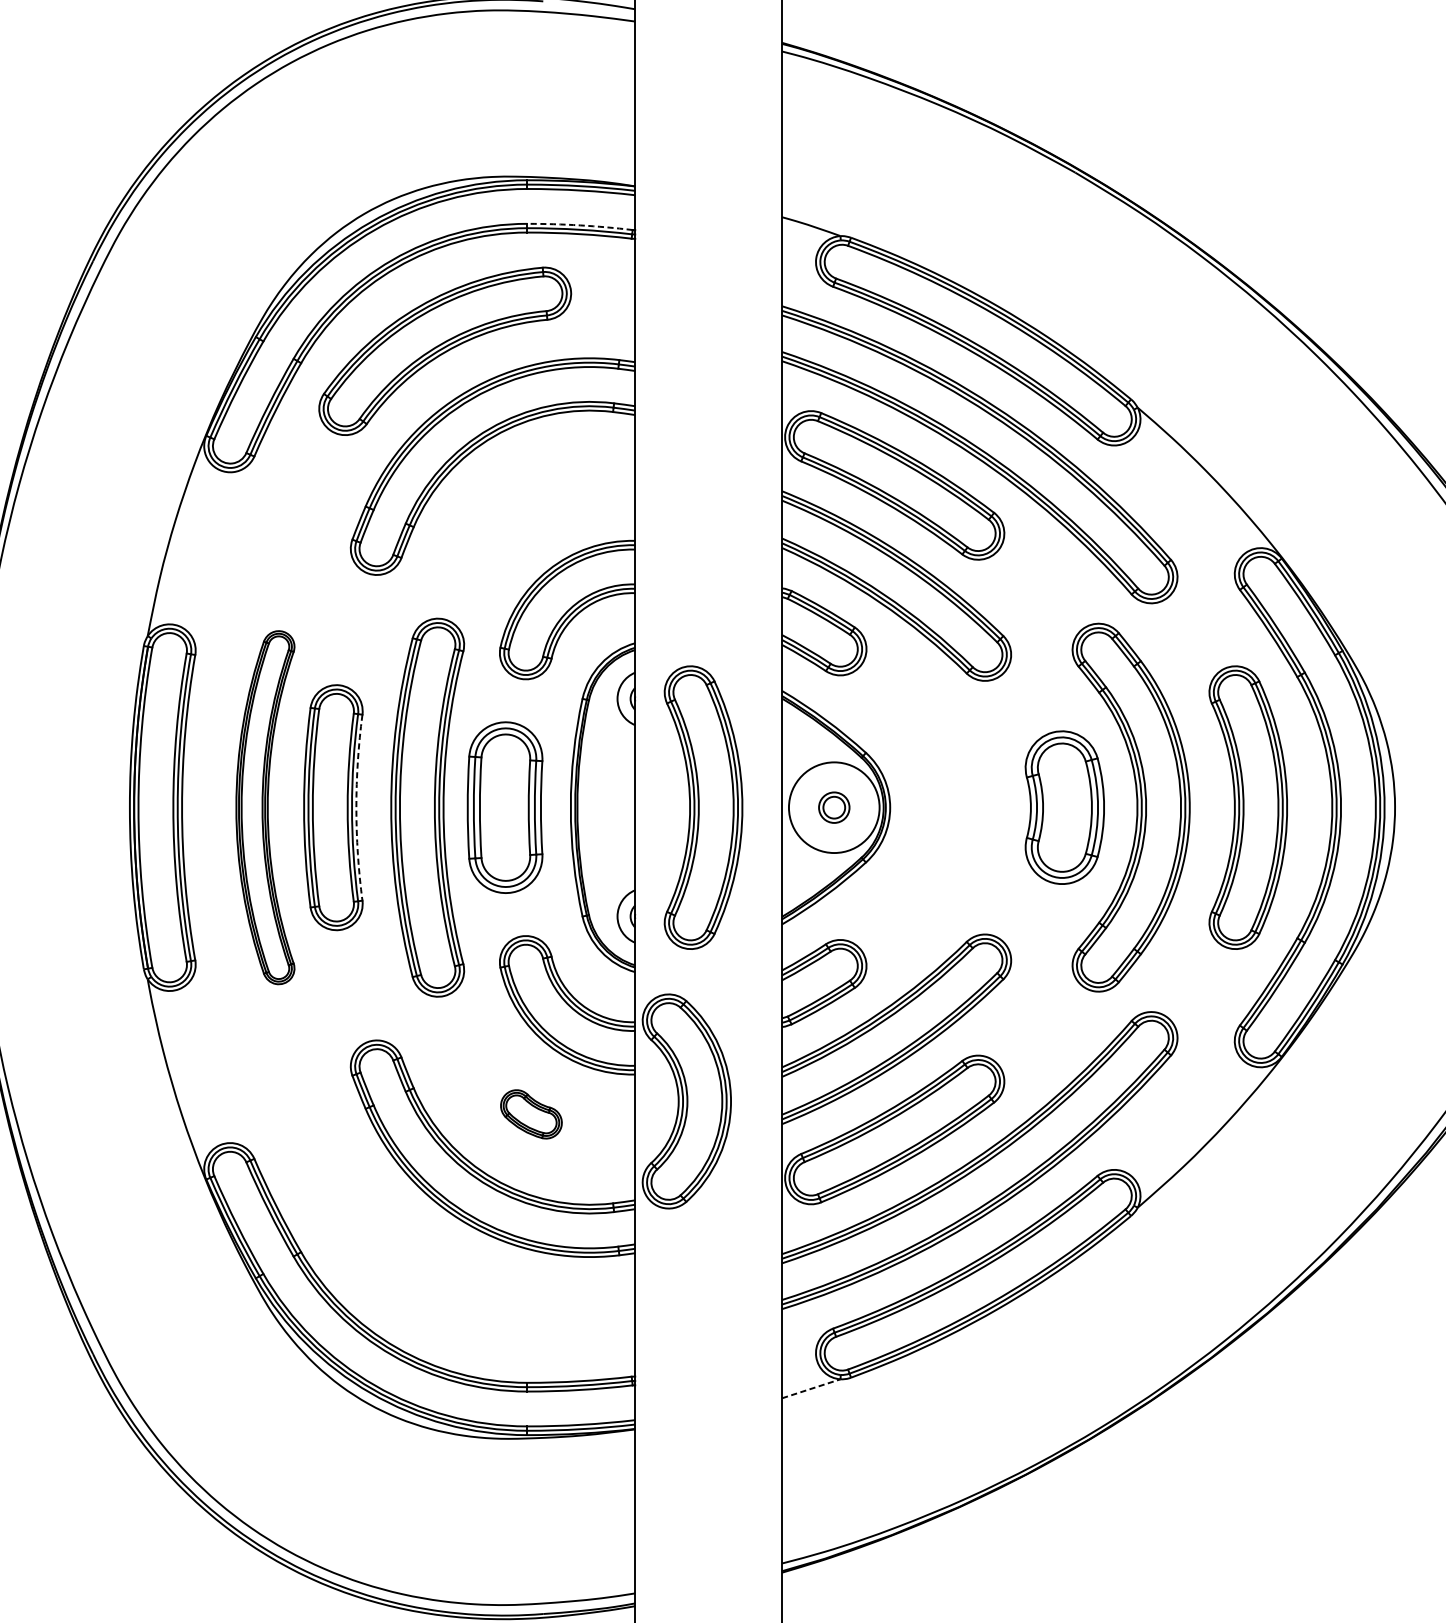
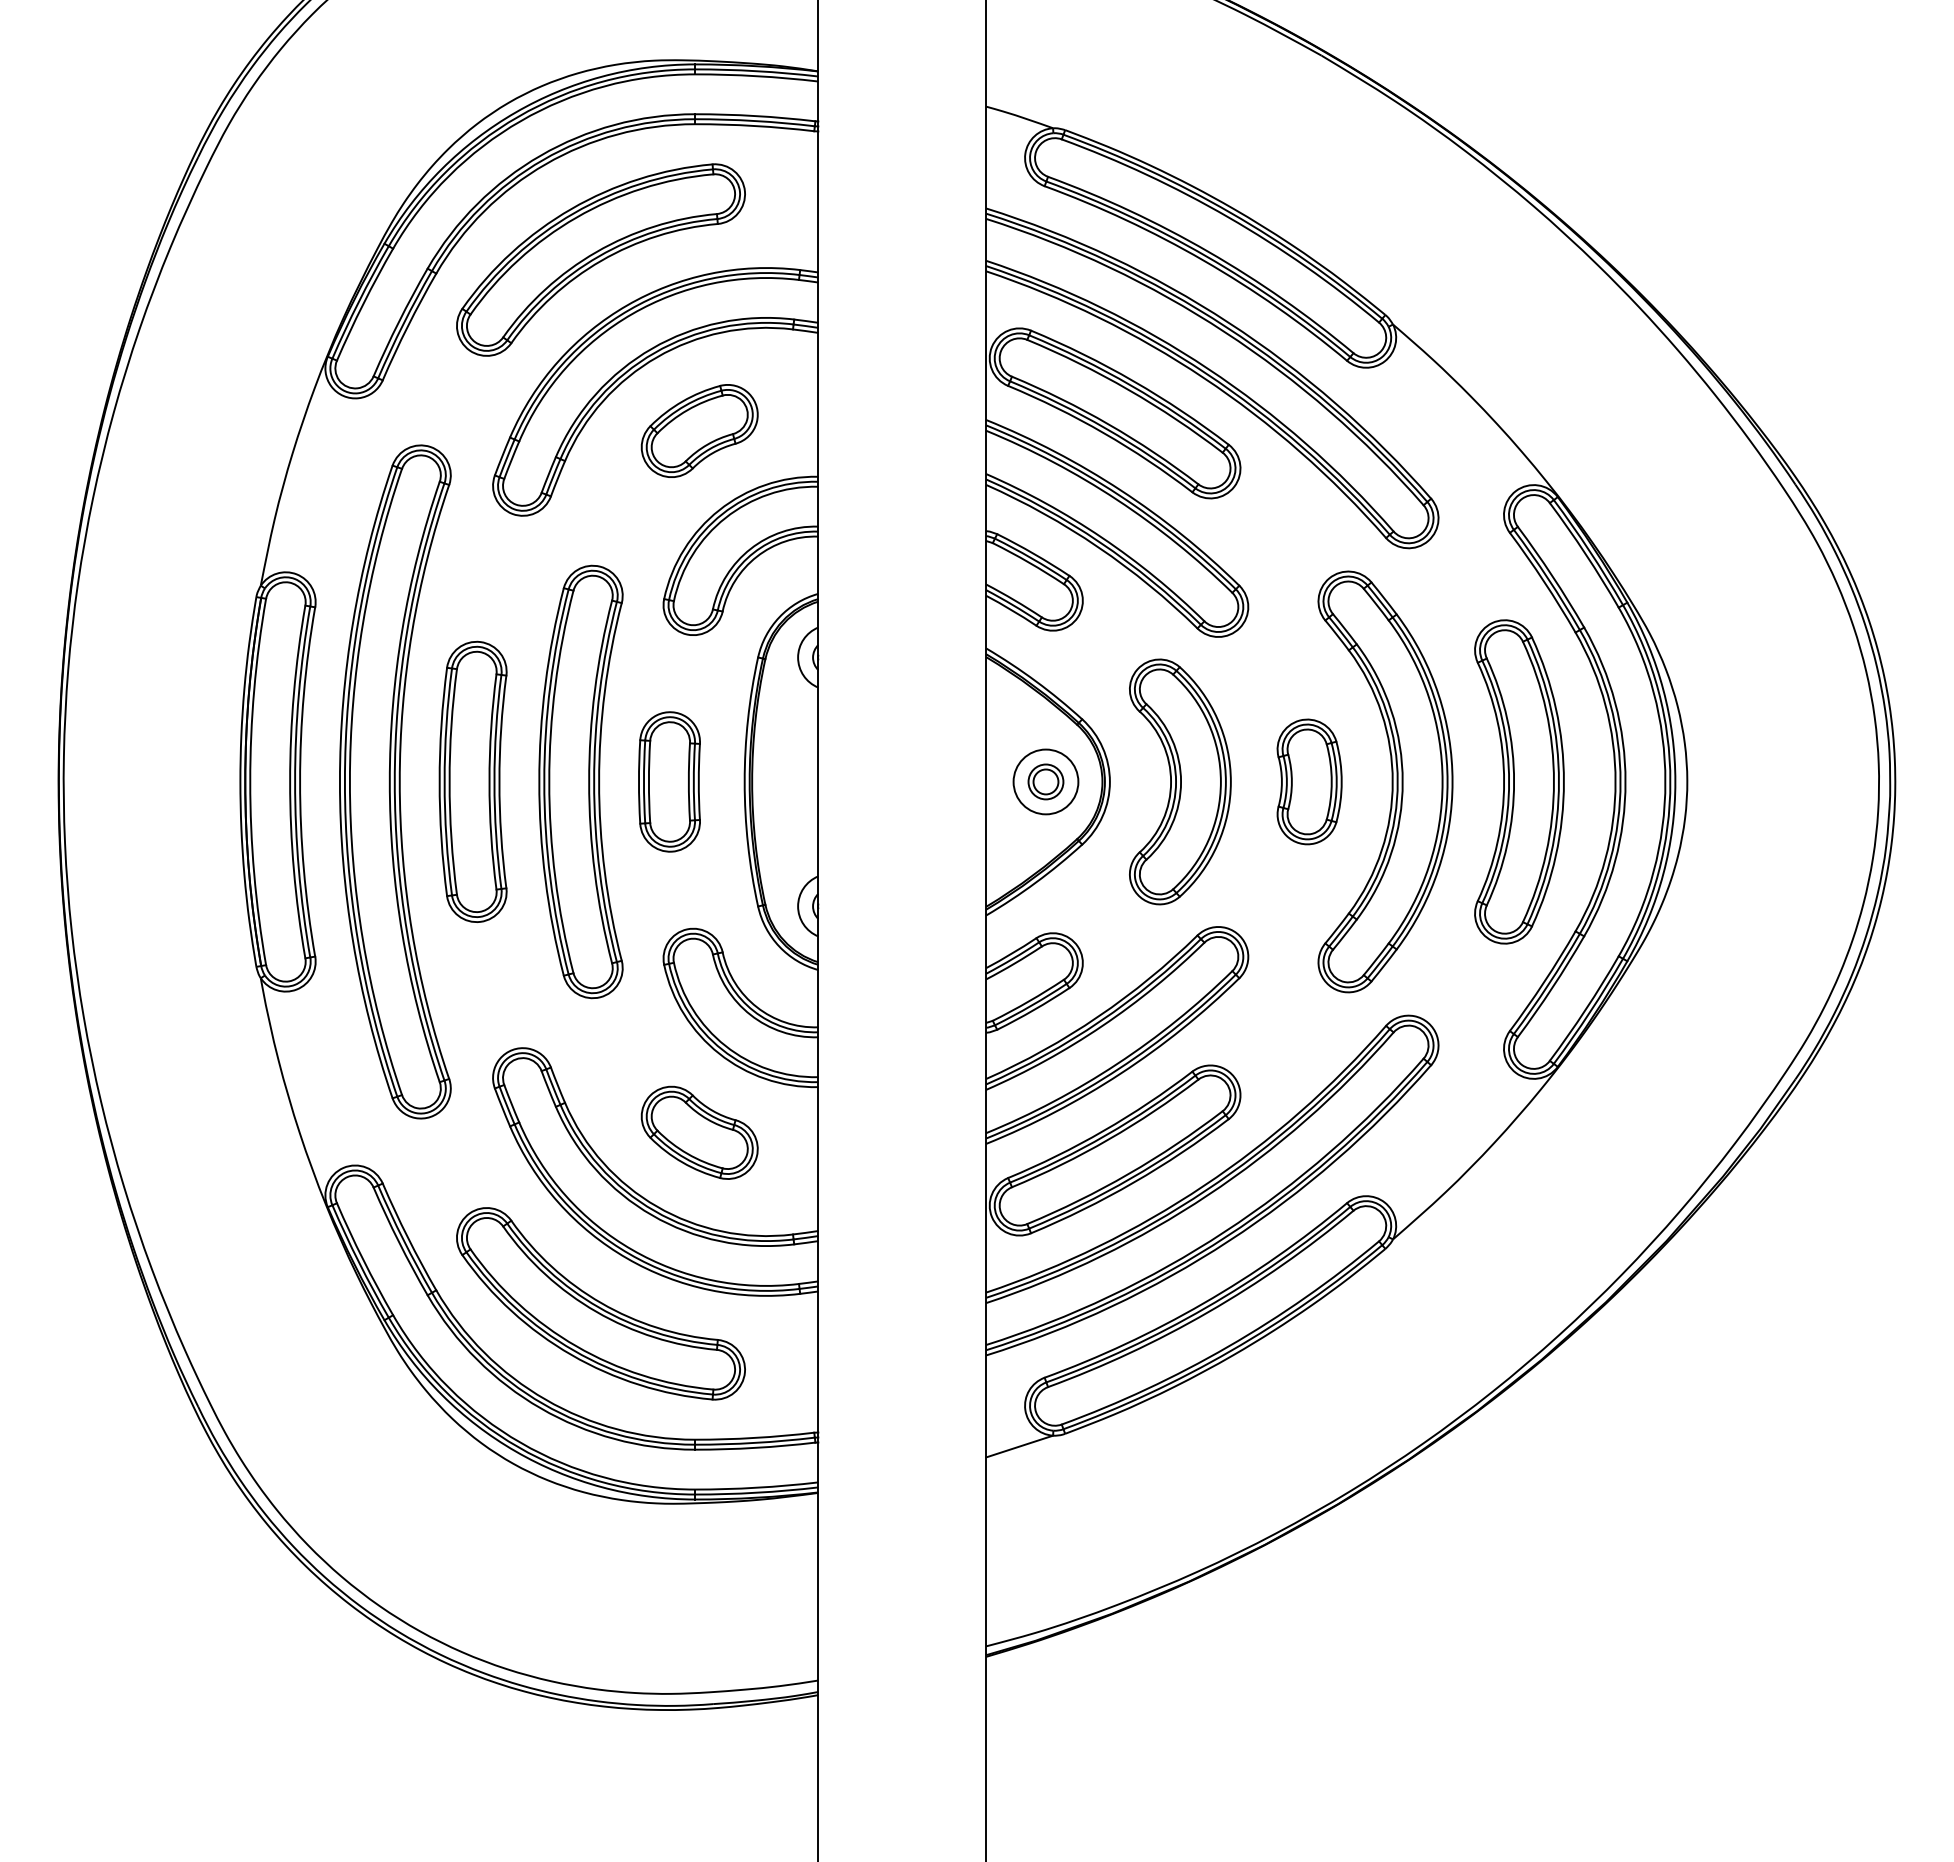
arc: (580, 225) -> (755, 116), dashed -> solid
part: (531, 500) -> (699, 430), added
part: (265, 807) -> (395, 781), size x1.67
arc: (356, 807) -> (499, 781), dashed -> solid
part: (505, 807) -> (669, 781), size x0.71
part: (703, 807) -> (896, 781), removed
circle: (833, 807) -> (1045, 781), size x0.62
part: (1064, 807) -> (1309, 781), size x0.71
part: (686, 1101) -> (1180, 781), moved
part: (531, 1114) -> (699, 1132), size x1.67
part: (444, 1263) -> (600, 1303), added
line: (812, 1388) -> (1020, 1446), dashed -> solid

